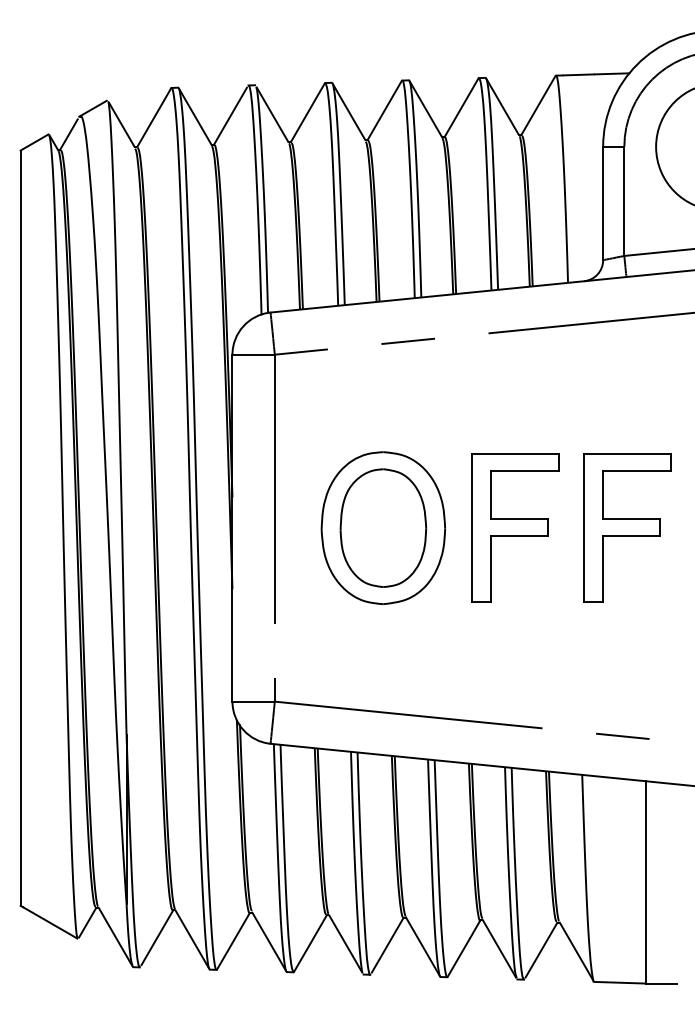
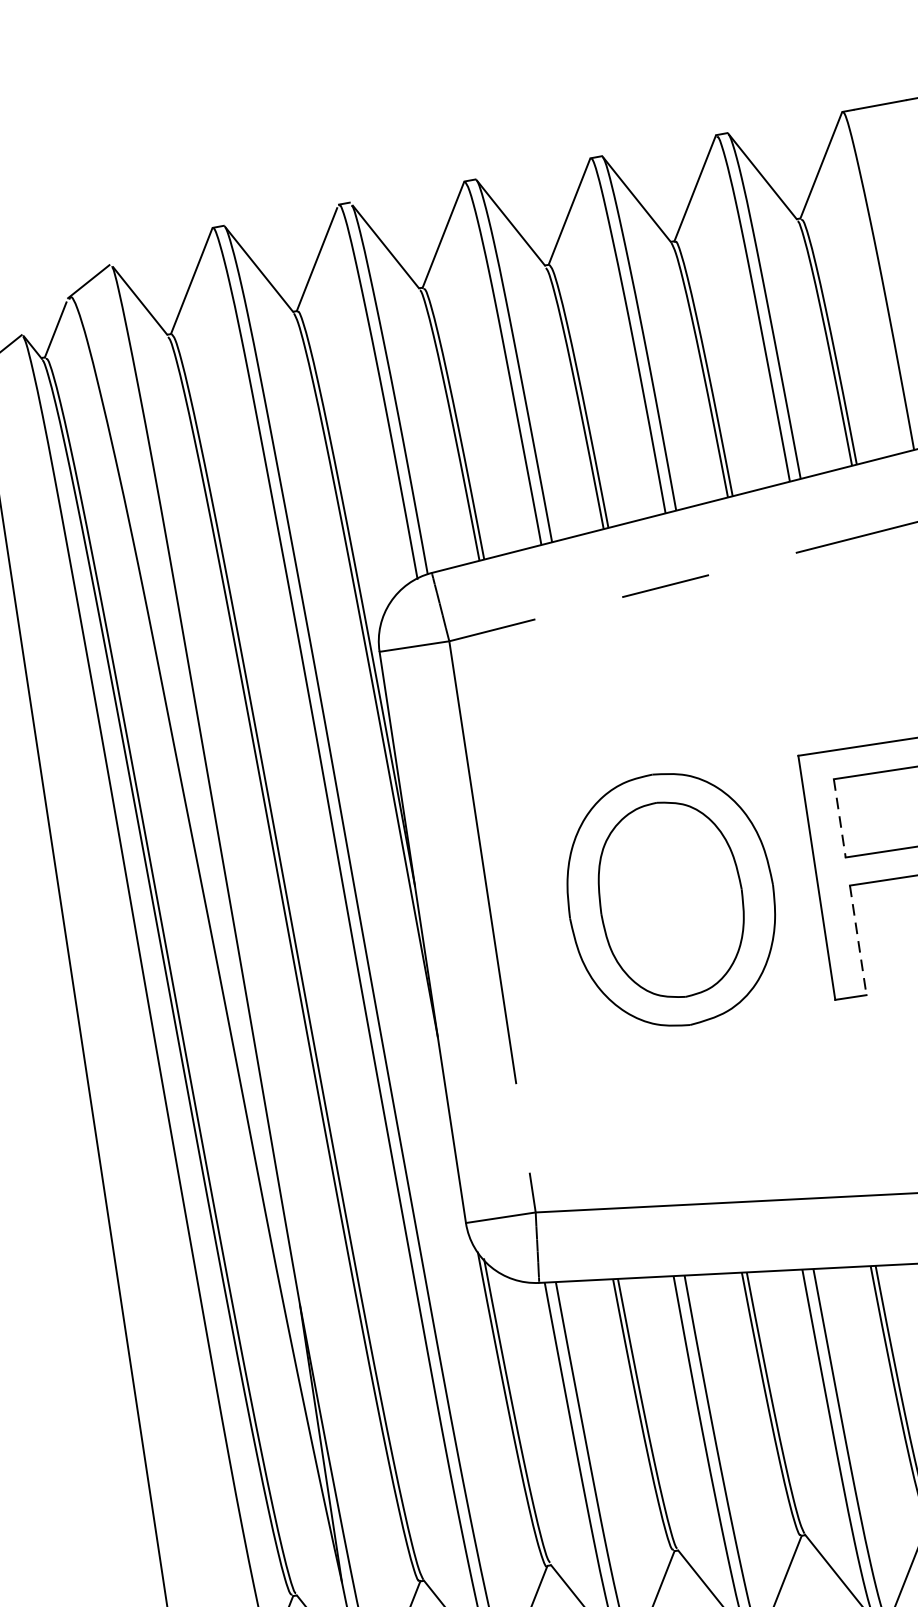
line: (490, 494) -> (839, 817), solid -> dashed
line: (490, 569) -> (857, 941), solid -> dashed

